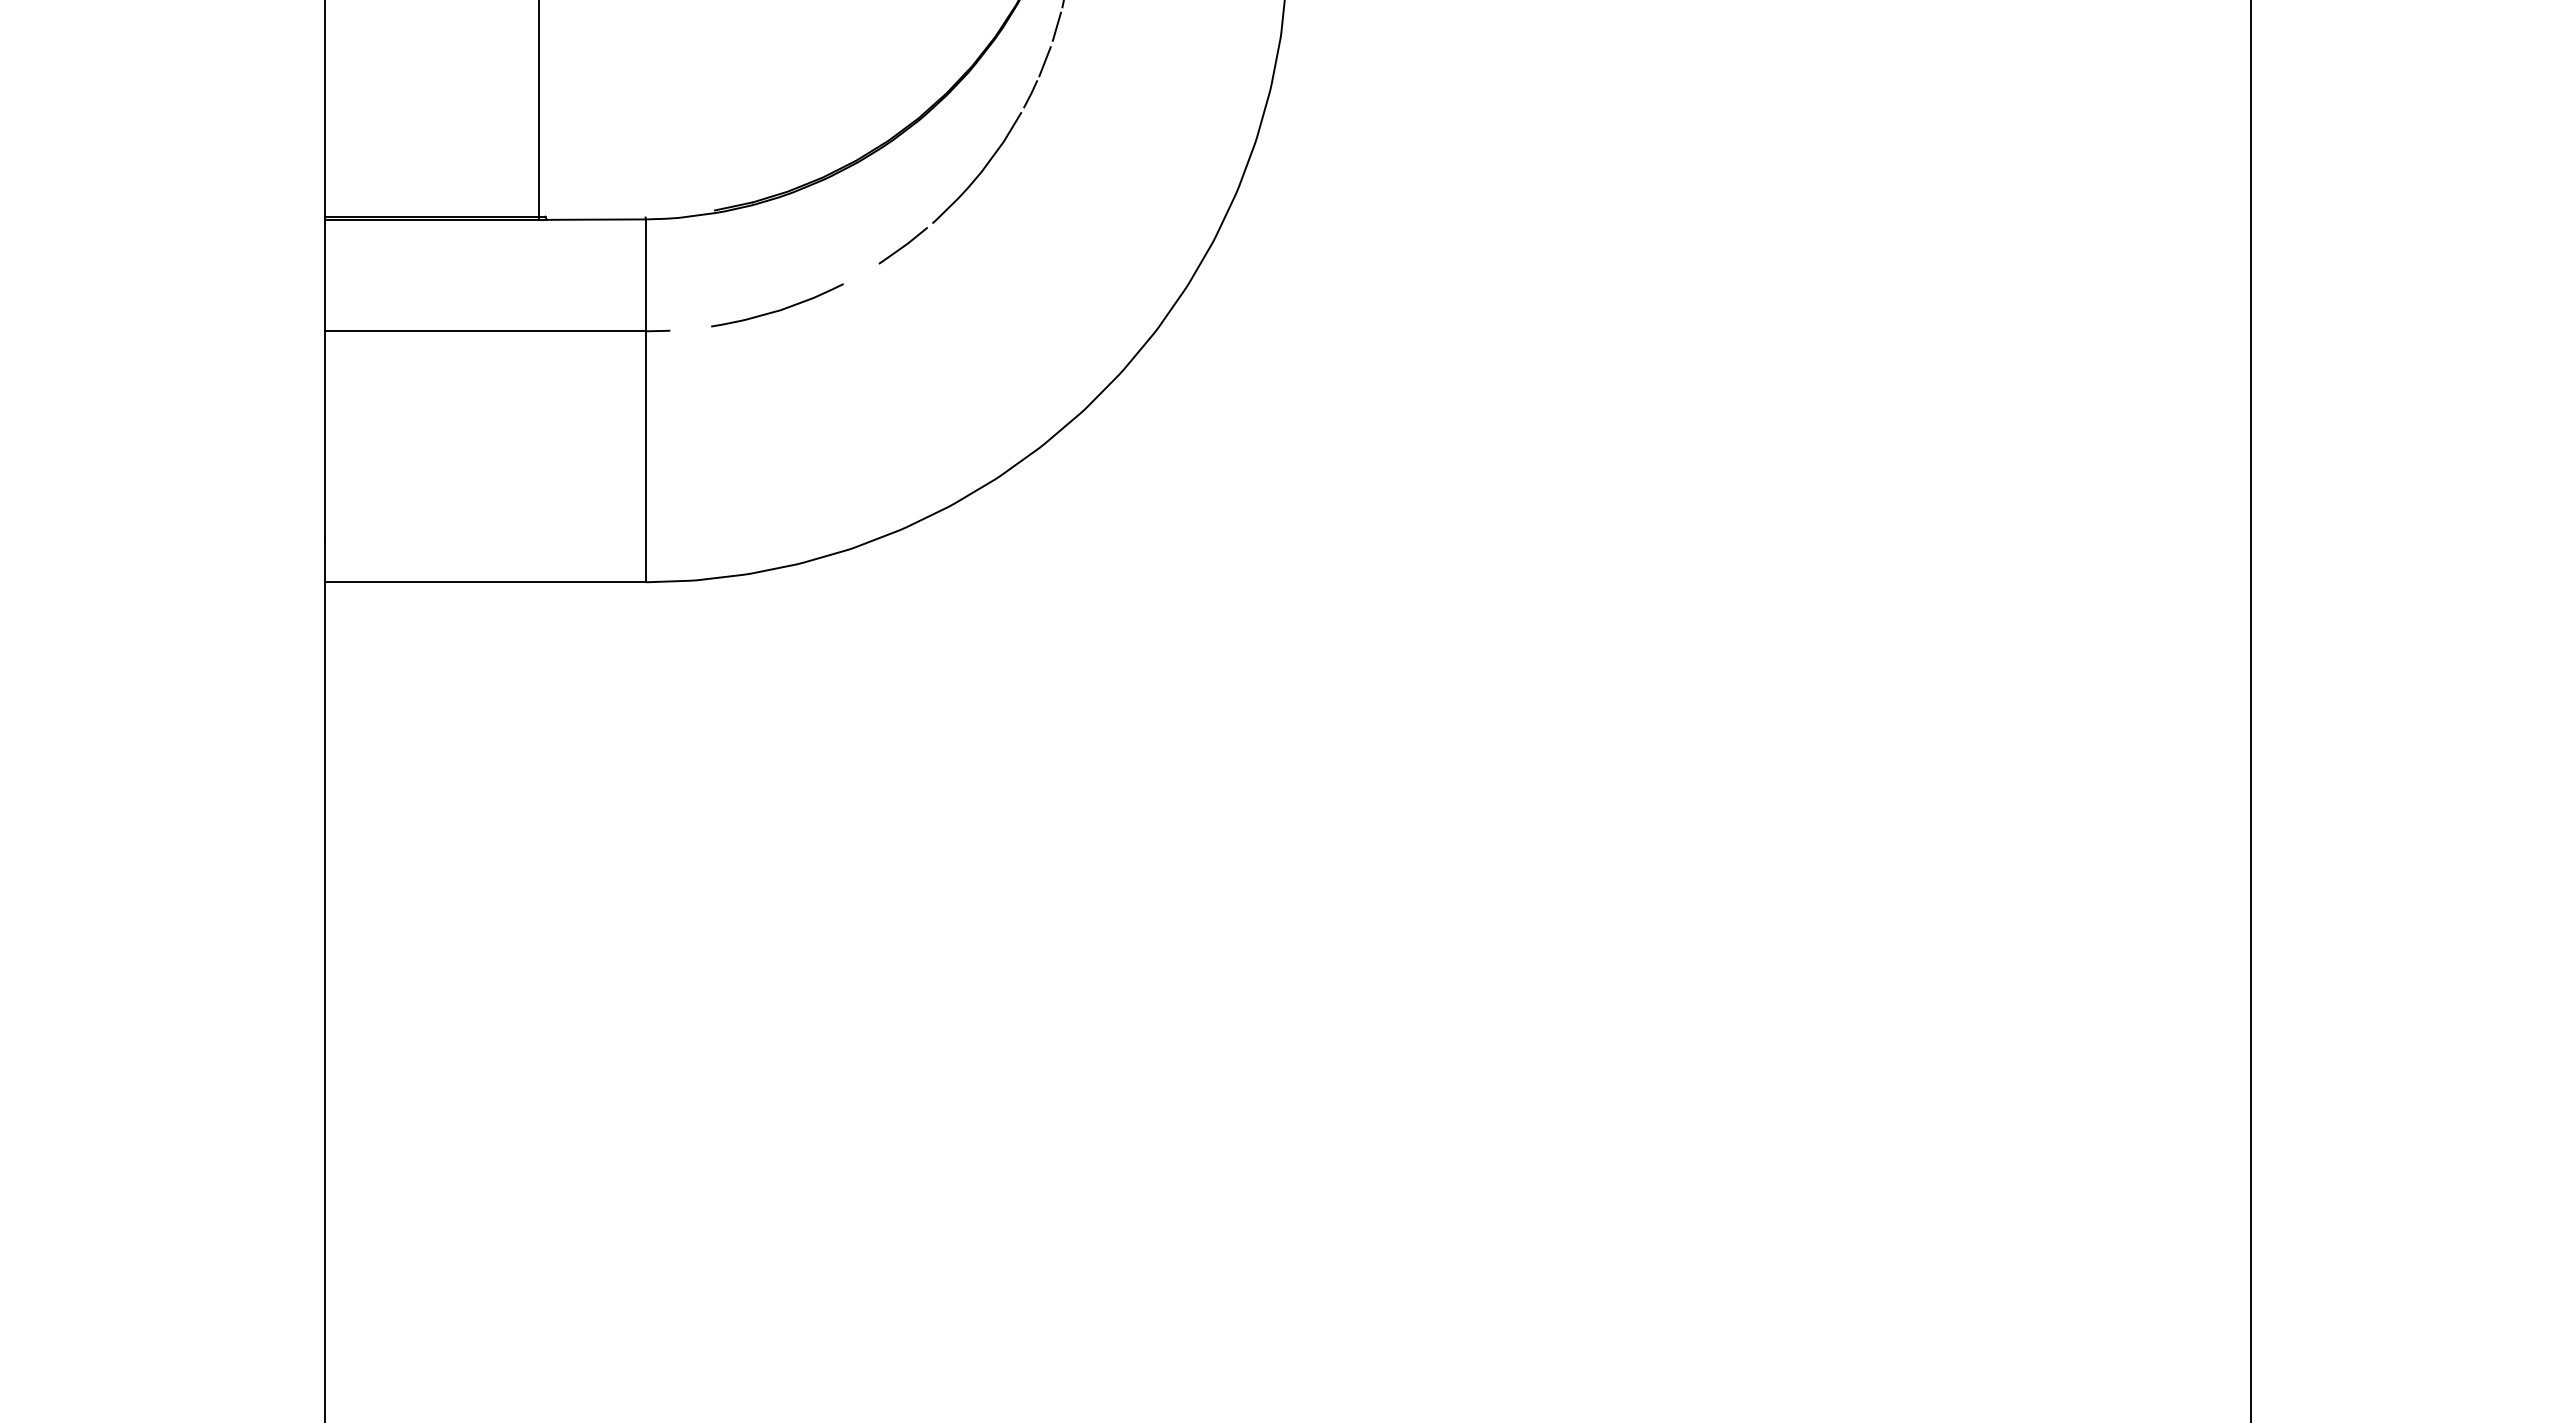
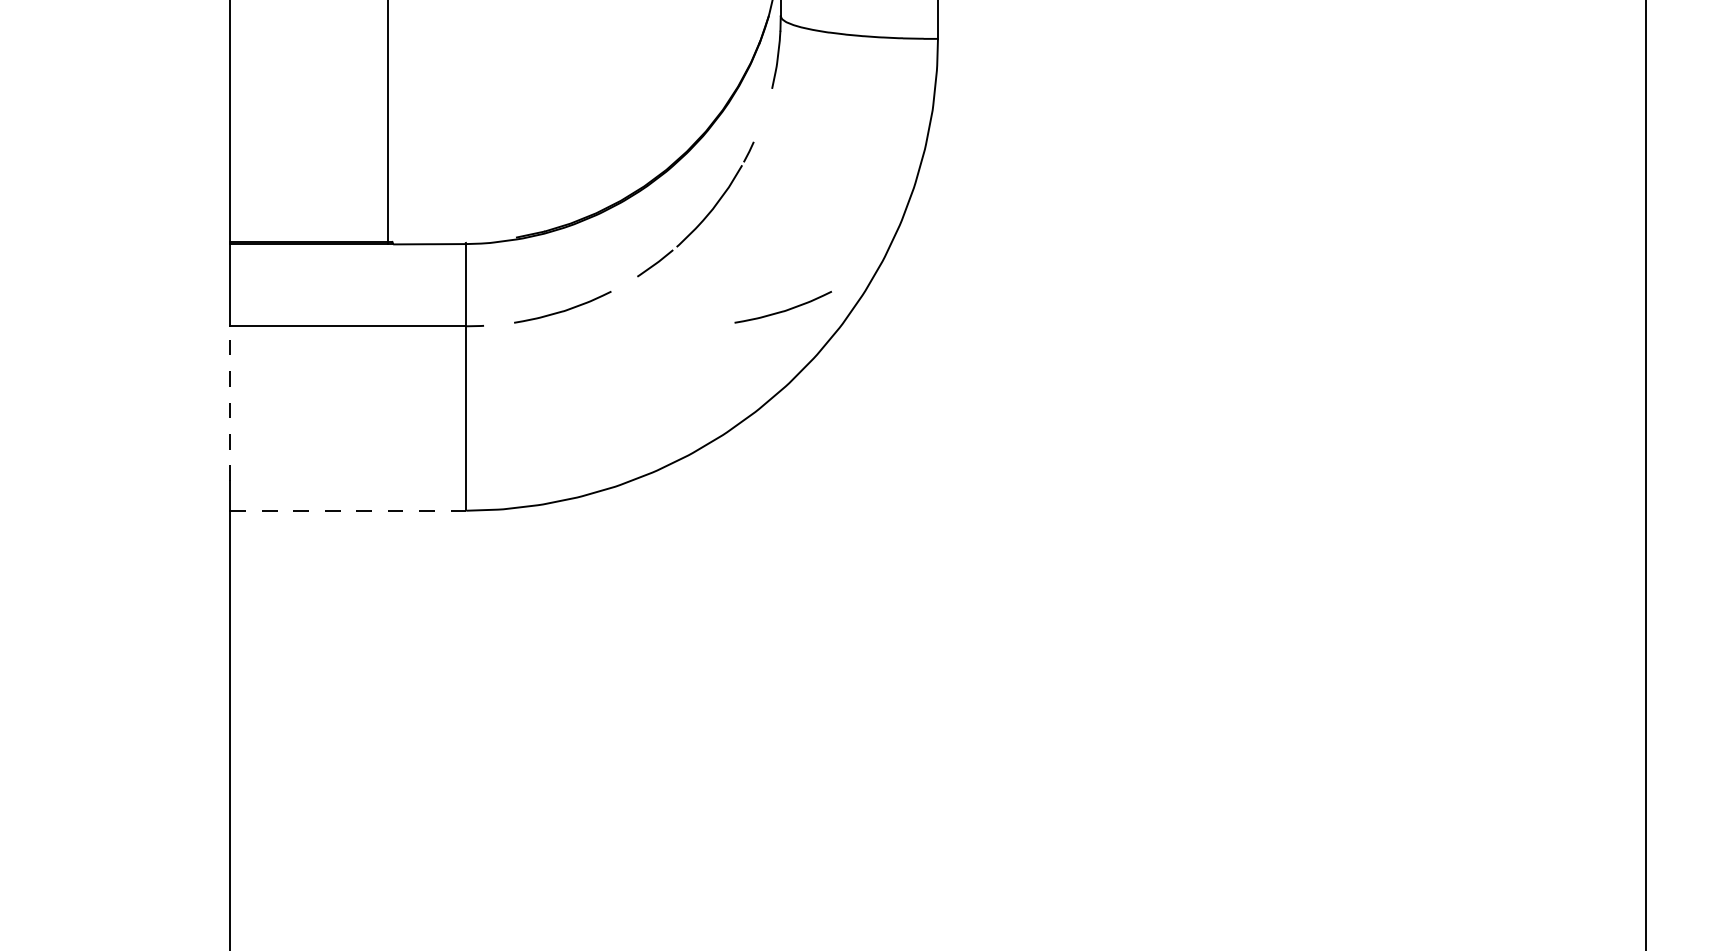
line: (1056, 26) -> (767, 102), removed
line: (1044, 61) -> (759, 128), removed
curve: (1079, 309) -> (784, 310), added
line: (325, 436) -> (230, 403), solid -> dashed
line: (485, 582) -> (348, 510), solid -> dashed

